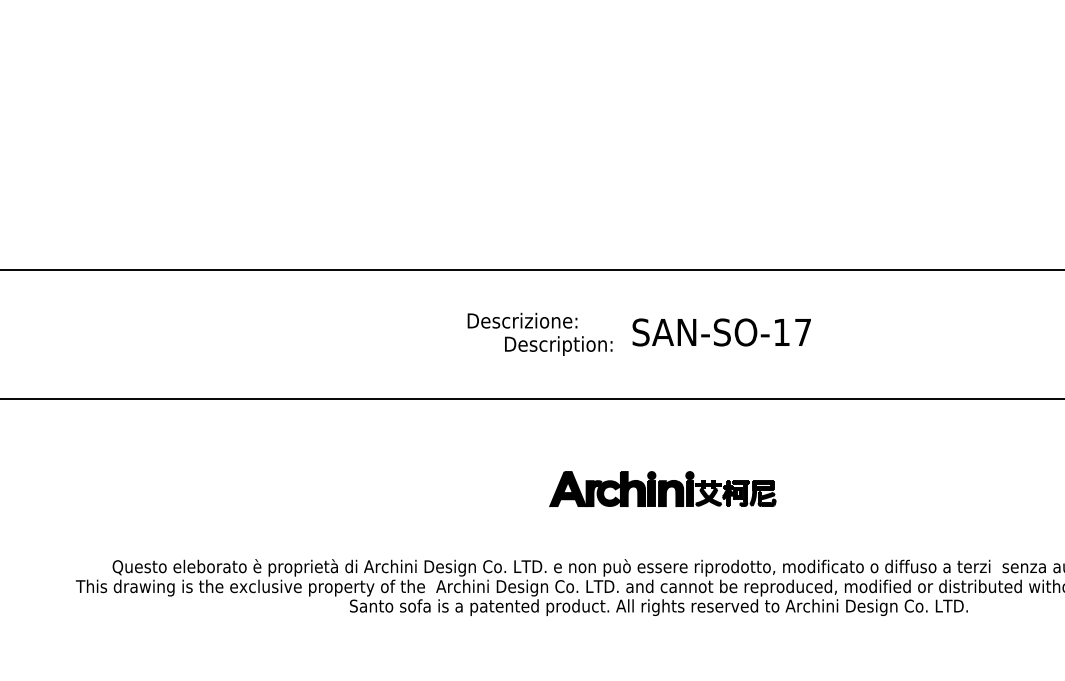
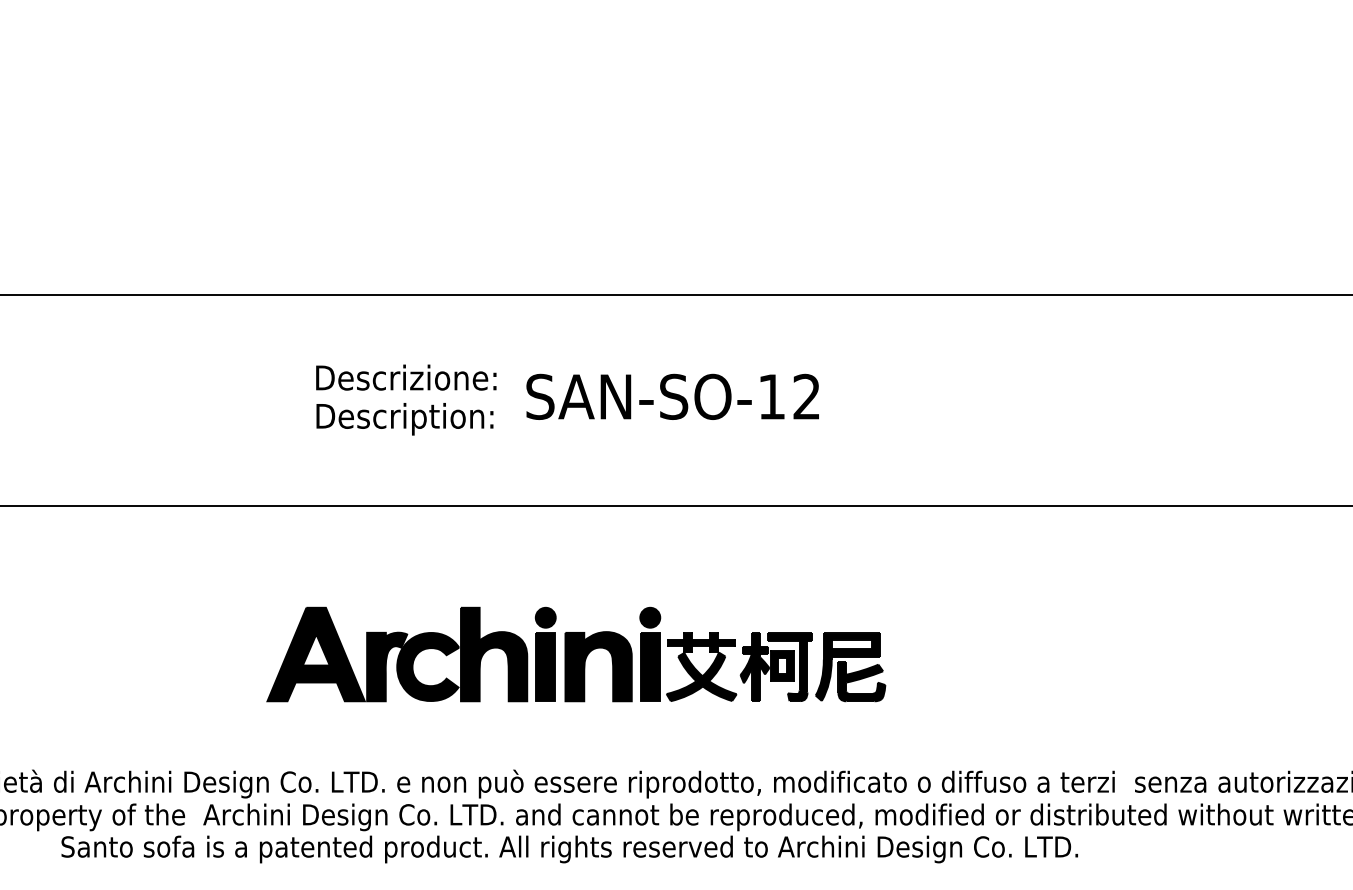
text: (522, 320) -> (406, 377), moved
text: (802, 331) -> (805, 395), SAN-SO-17 -> SAN-SO-12
part: (662, 488) -> (575, 653), size x1.67

